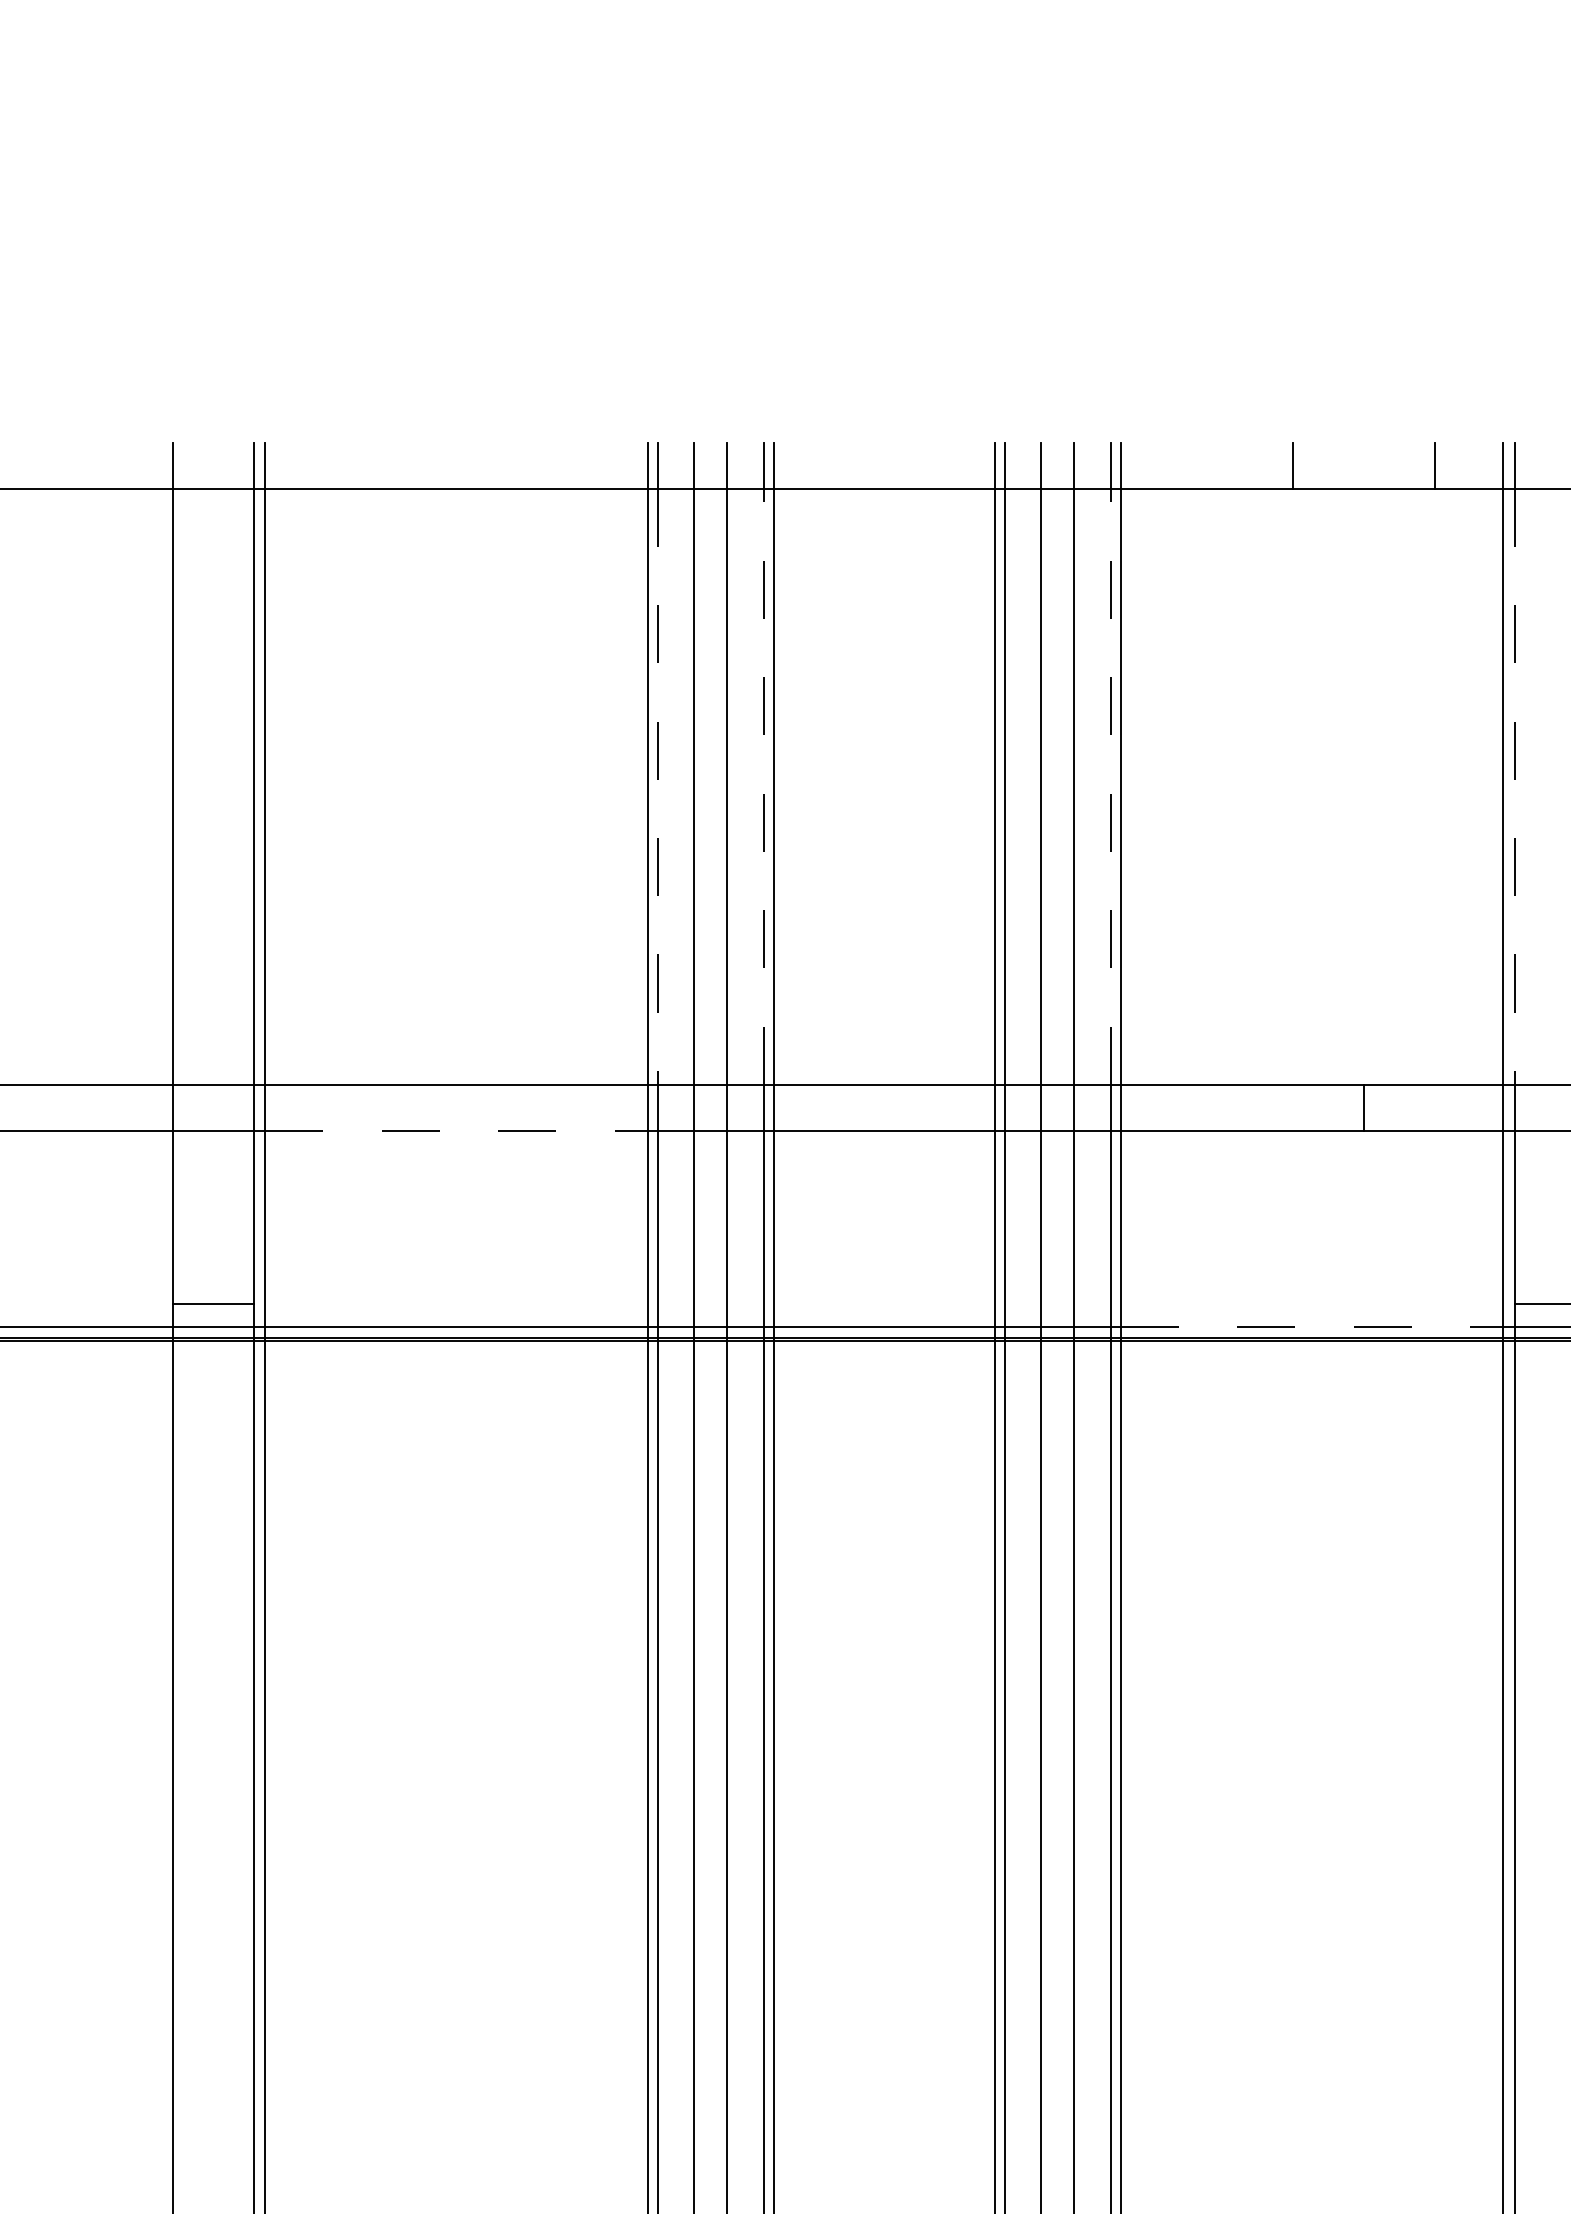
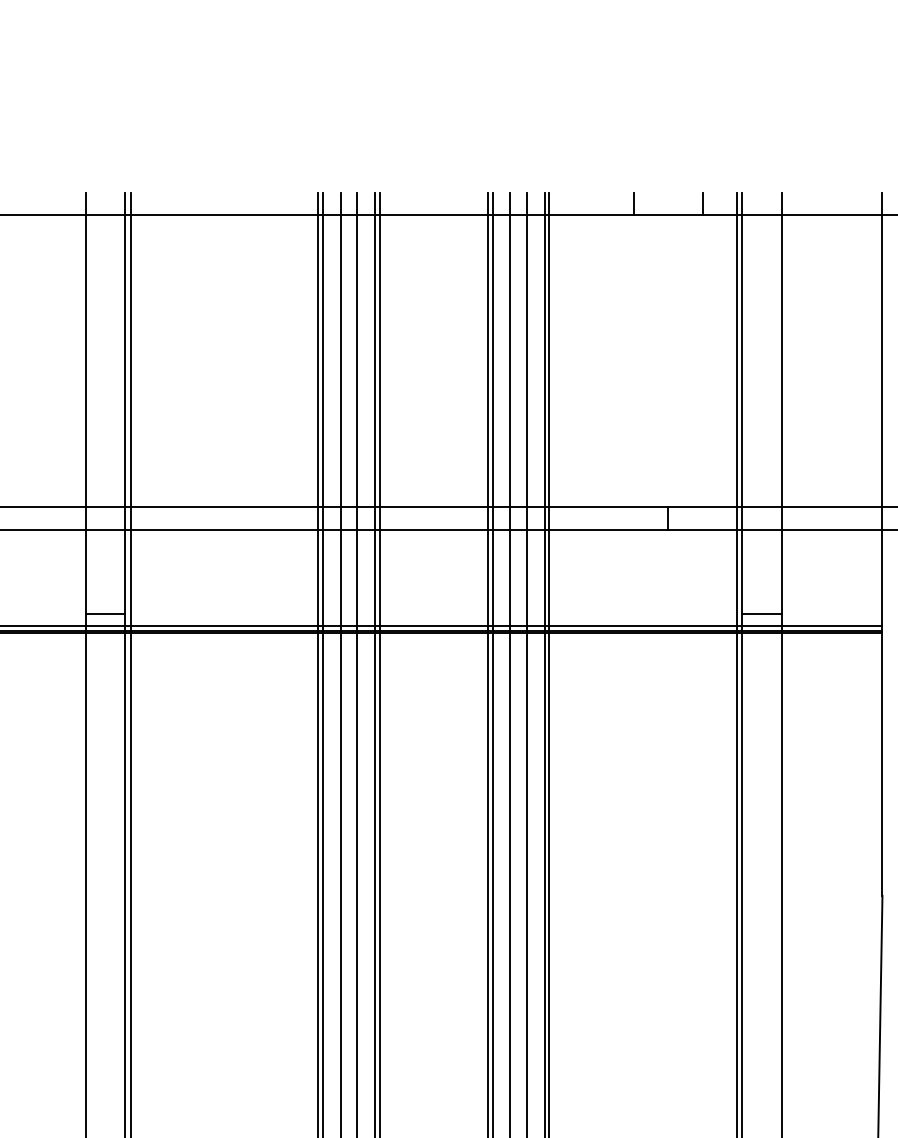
line: (657, 787) -> (322, 361), dashed -> solid
line: (763, 787) -> (374, 361), dashed -> solid
line: (1110, 787) -> (544, 361), dashed -> solid
line: (1515, 787) -> (742, 361), dashed -> solid
line: (456, 1130) -> (224, 529), dashed -> solid
line: (1310, 1326) -> (642, 625), dashed -> solid

